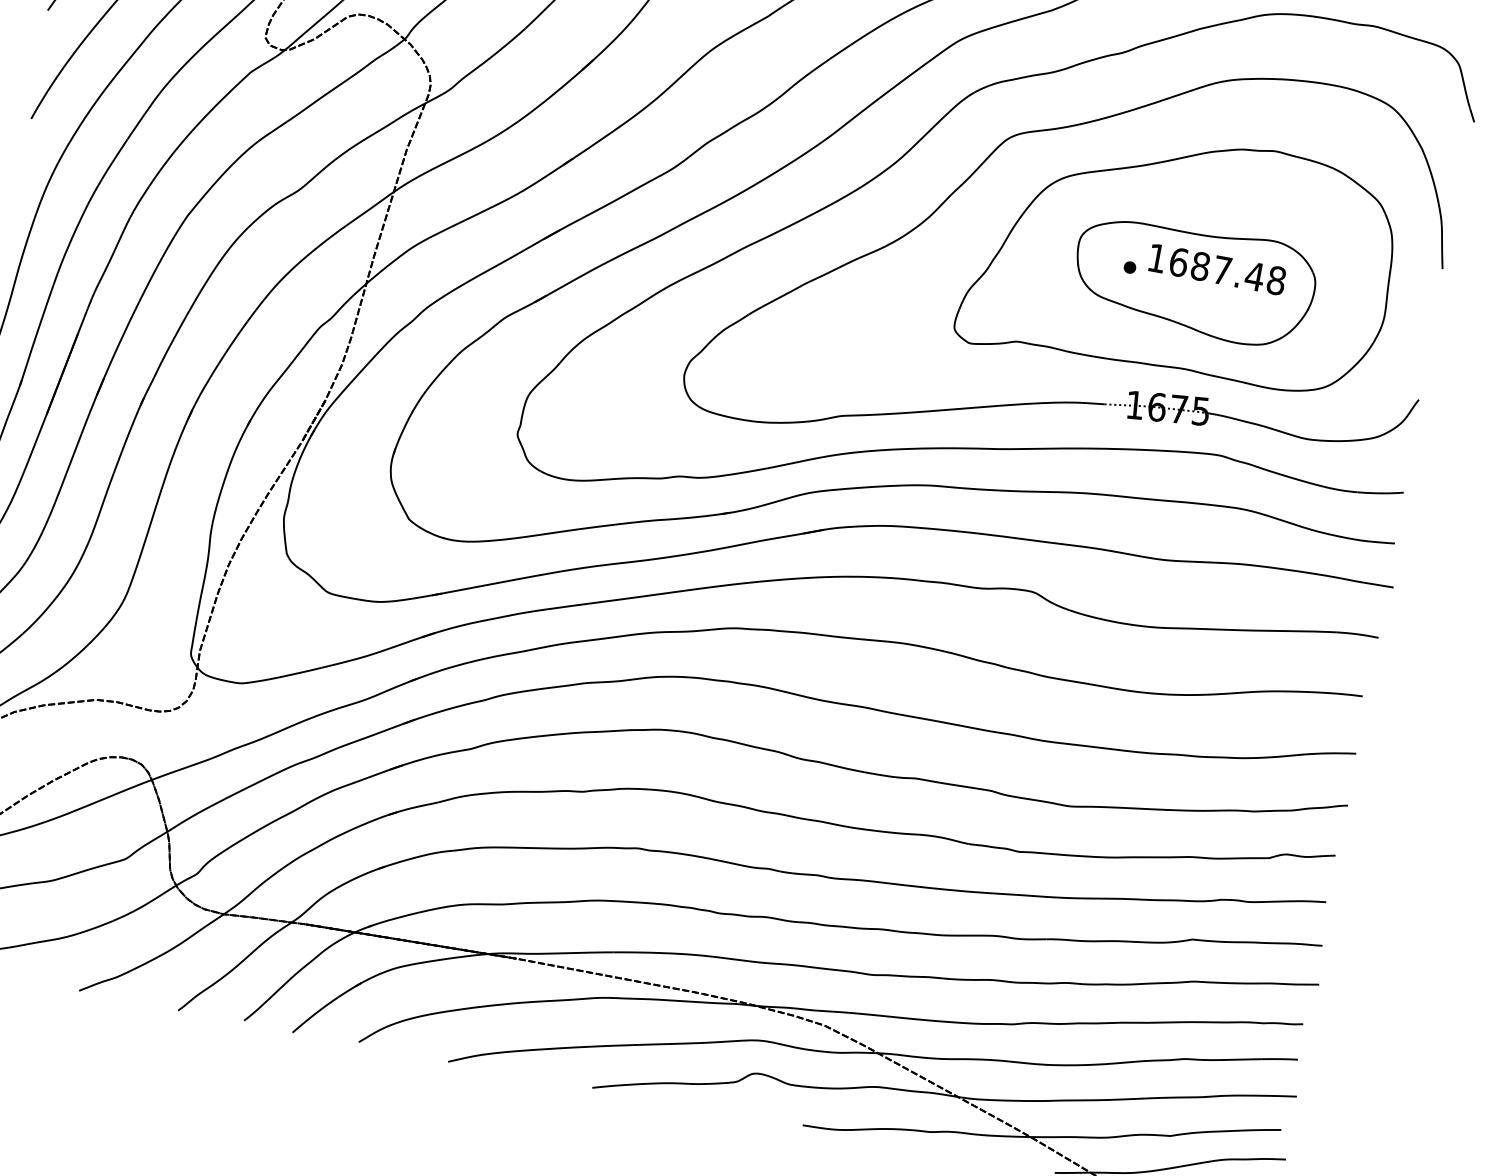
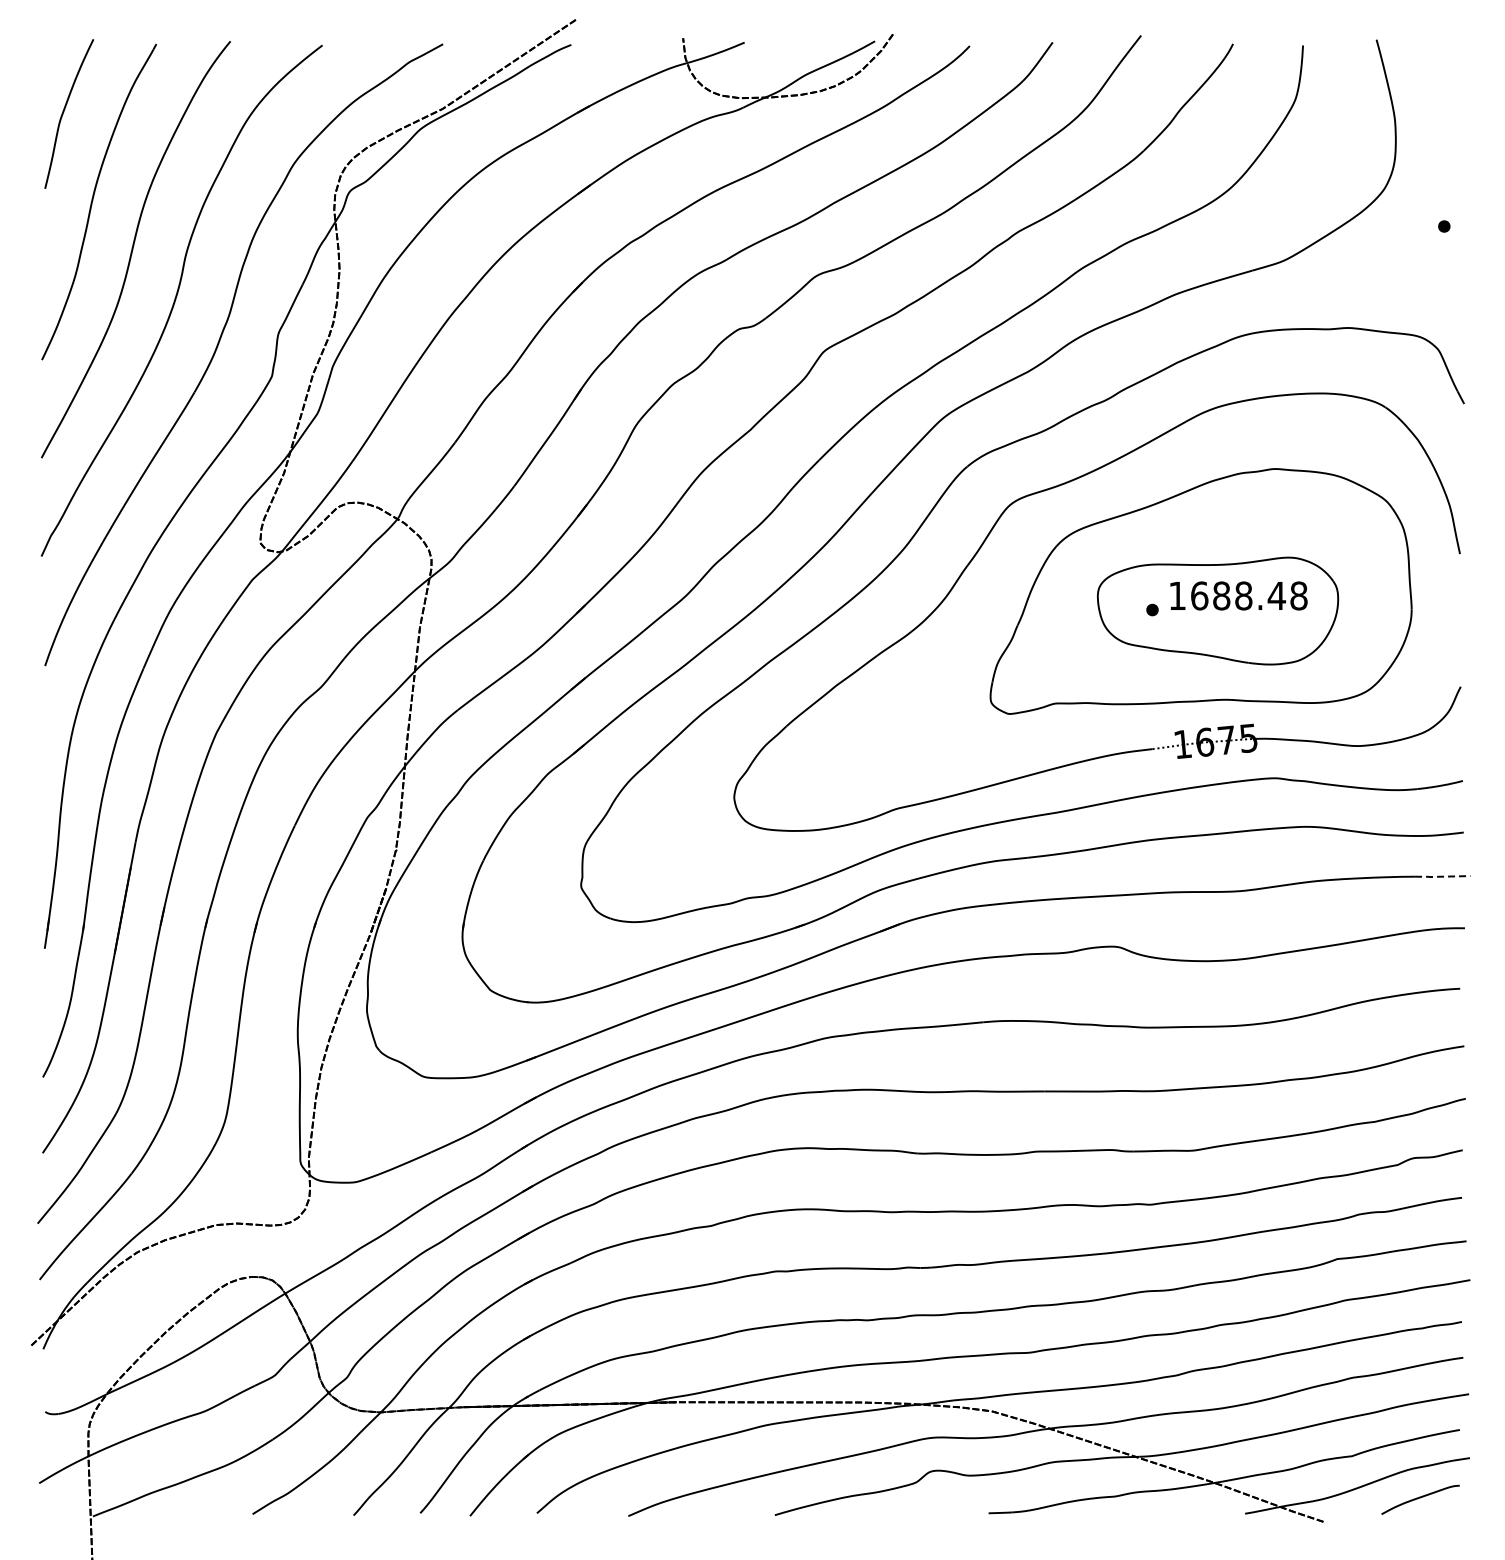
text: (1222, 270) -> (1243, 595), 1687.48 -> 1688.48
line: (1365, 582) -> (1441, 876), solid -> dashed

